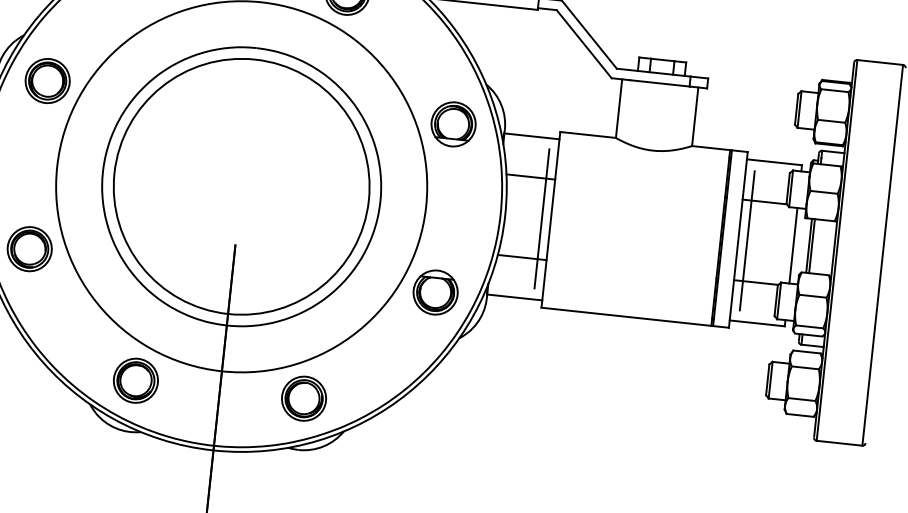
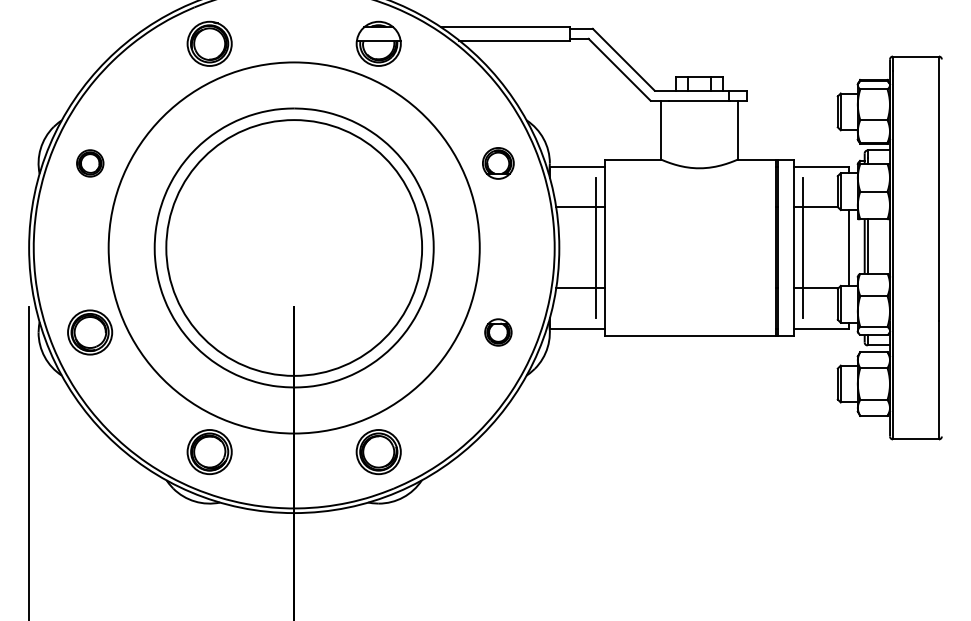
part: (48, 81) -> (90, 163), size x0.6
part: (453, 124) -> (498, 163), size x0.7
part: (435, 292) -> (498, 332), size x0.6

